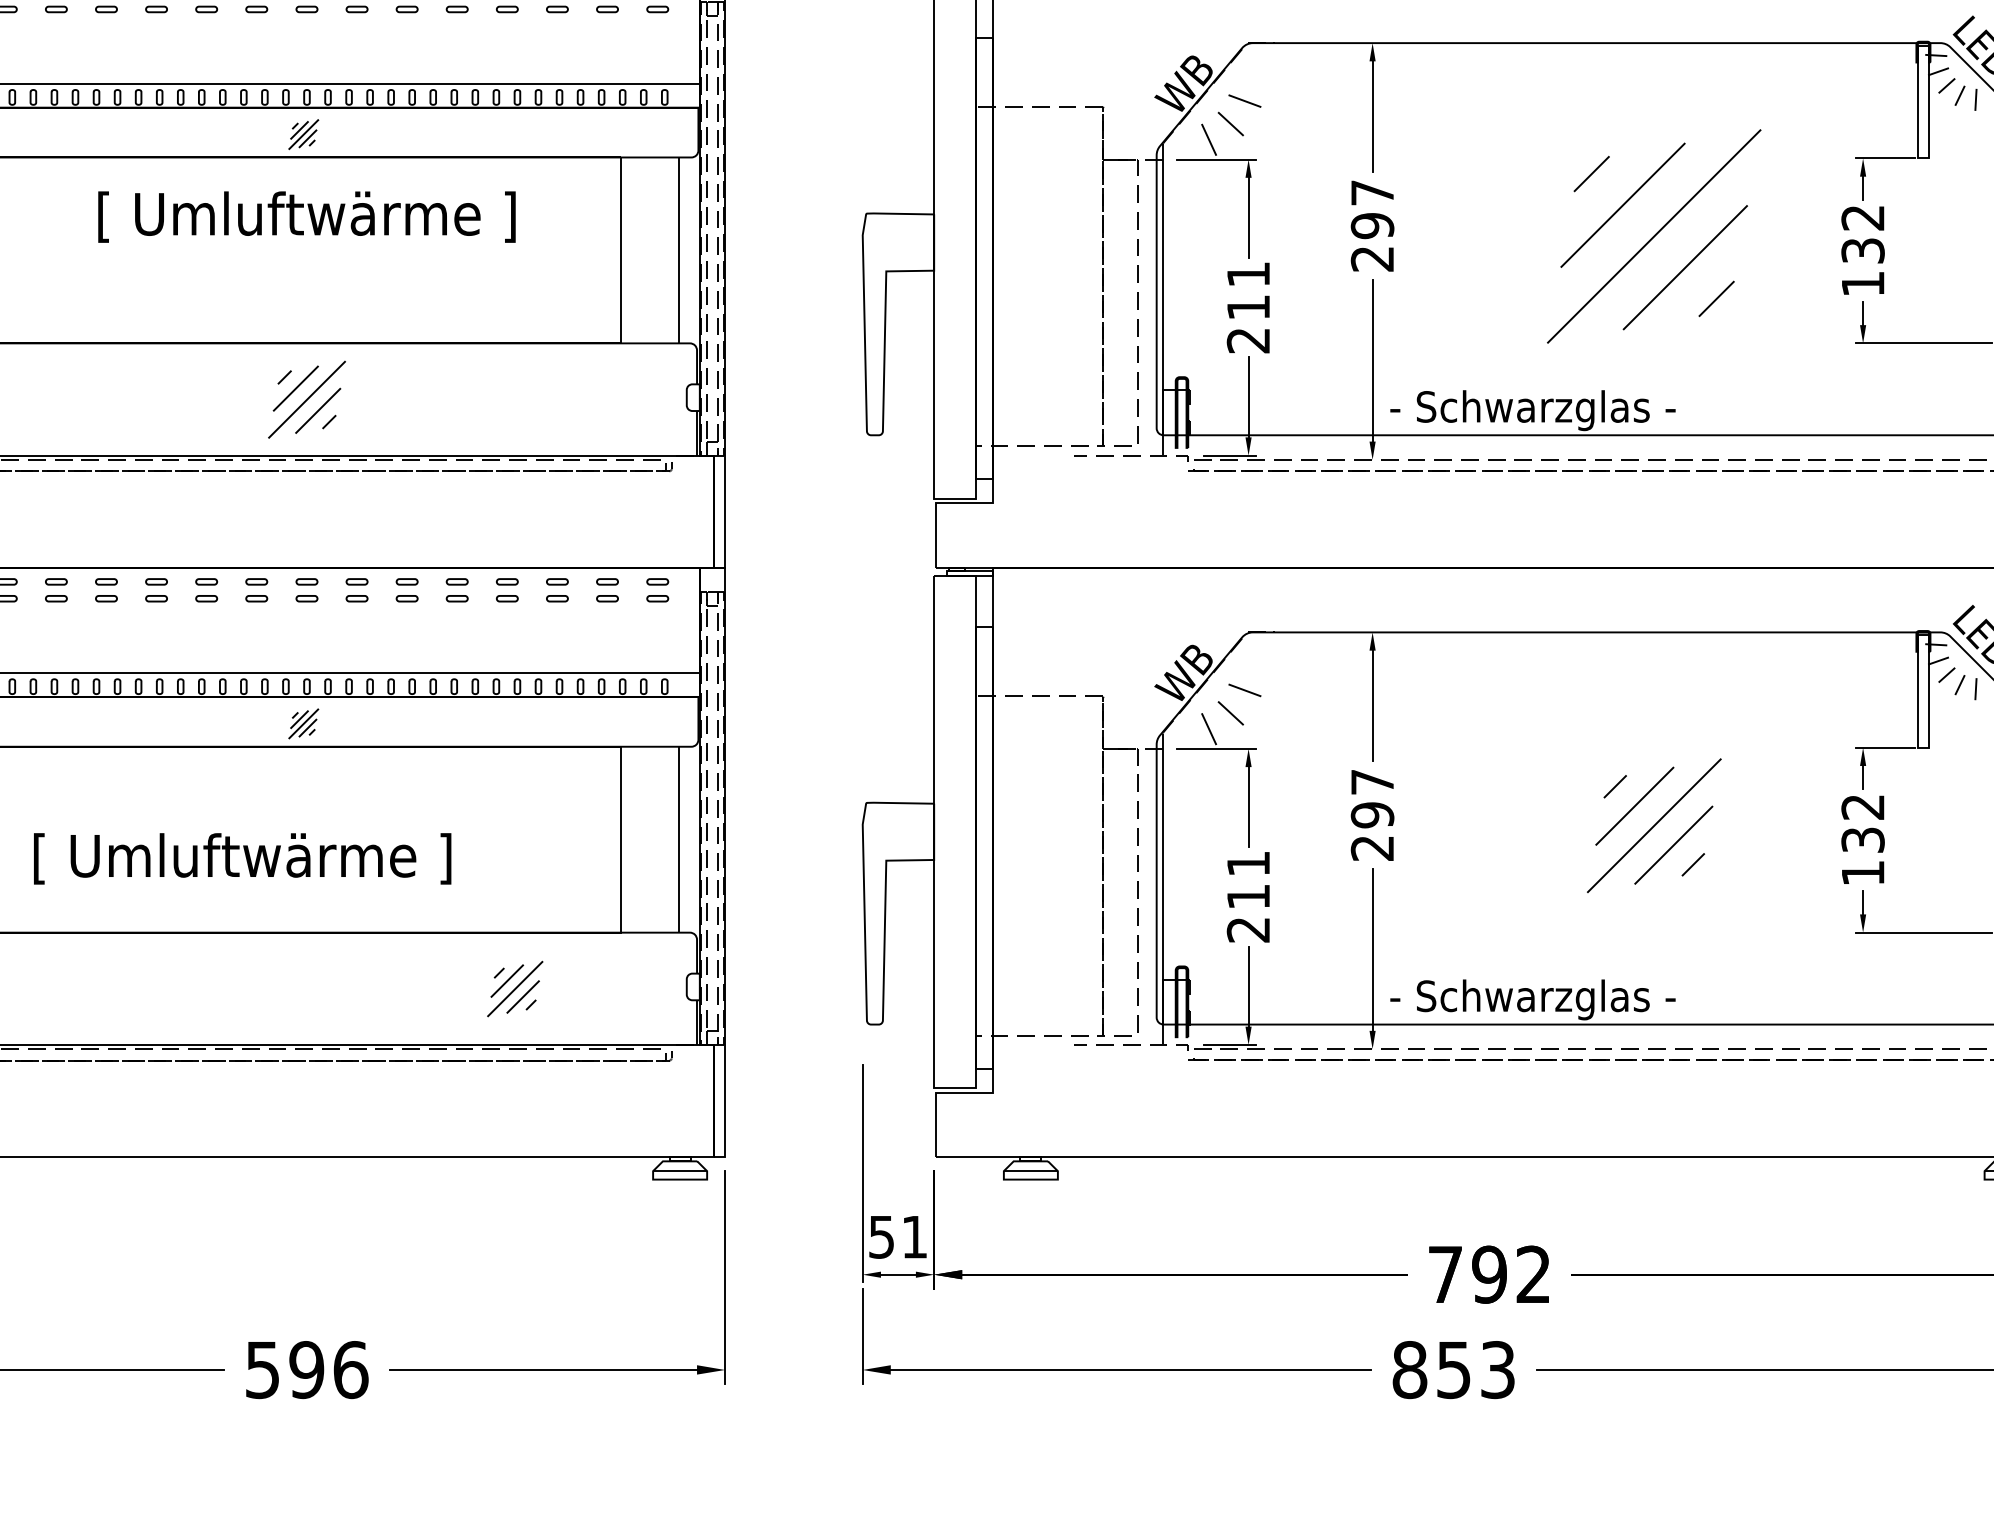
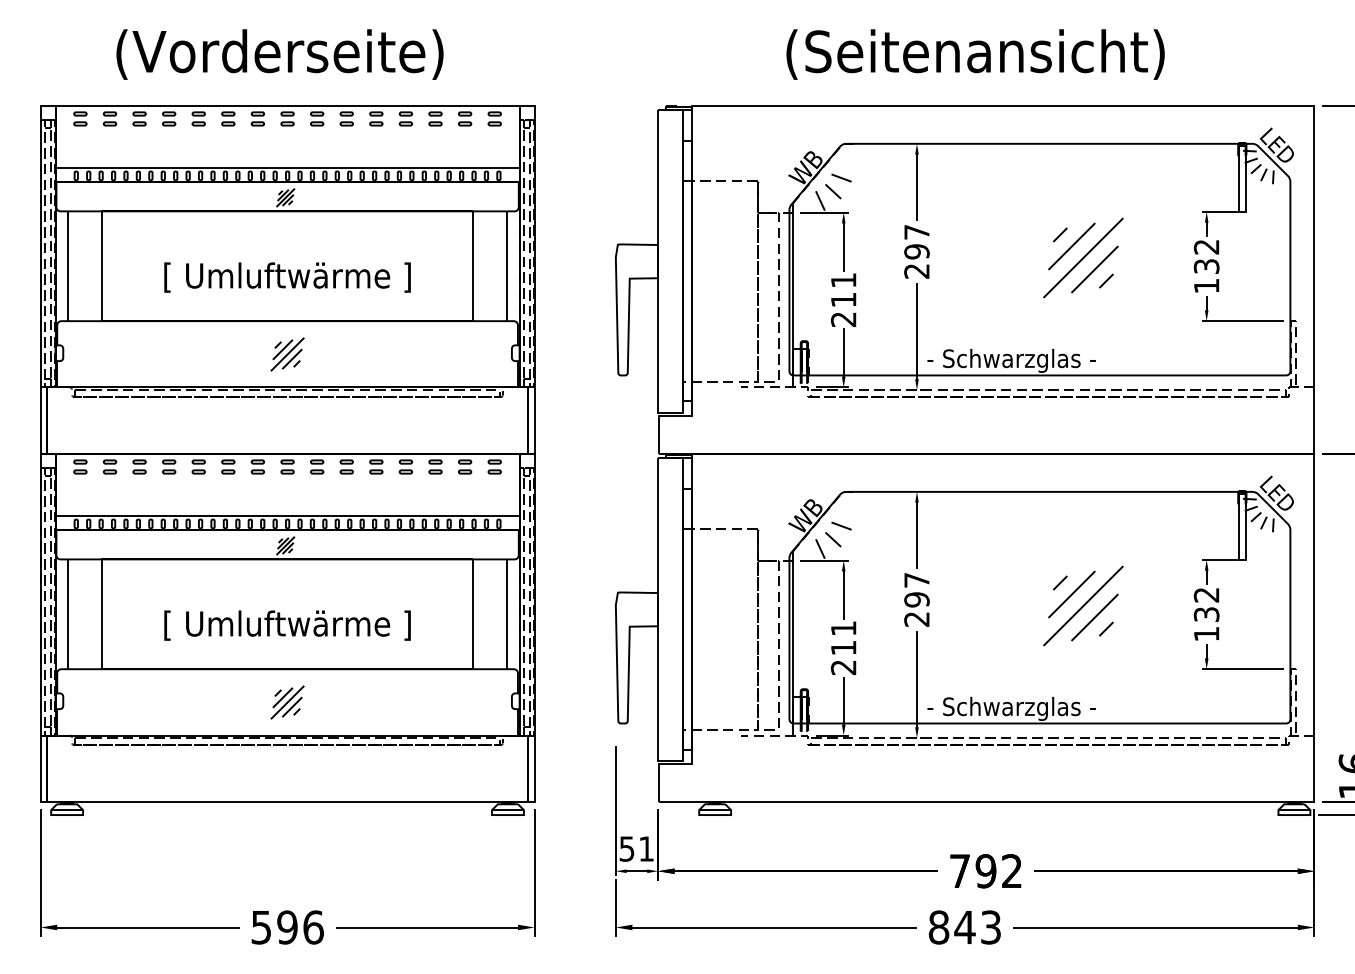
text: (306, 216) -> (287, 277), moved
part: (1654, 235) -> (1083, 257), size x0.62
part: (306, 399) -> (287, 354), size x0.71
text: (242, 858) -> (287, 625), moved
part: (515, 989) -> (287, 702), moved
text: (1453, 1369) -> (964, 927), 853 -> 843

